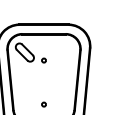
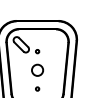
circle: (43, 81) -> (37, 69), added

